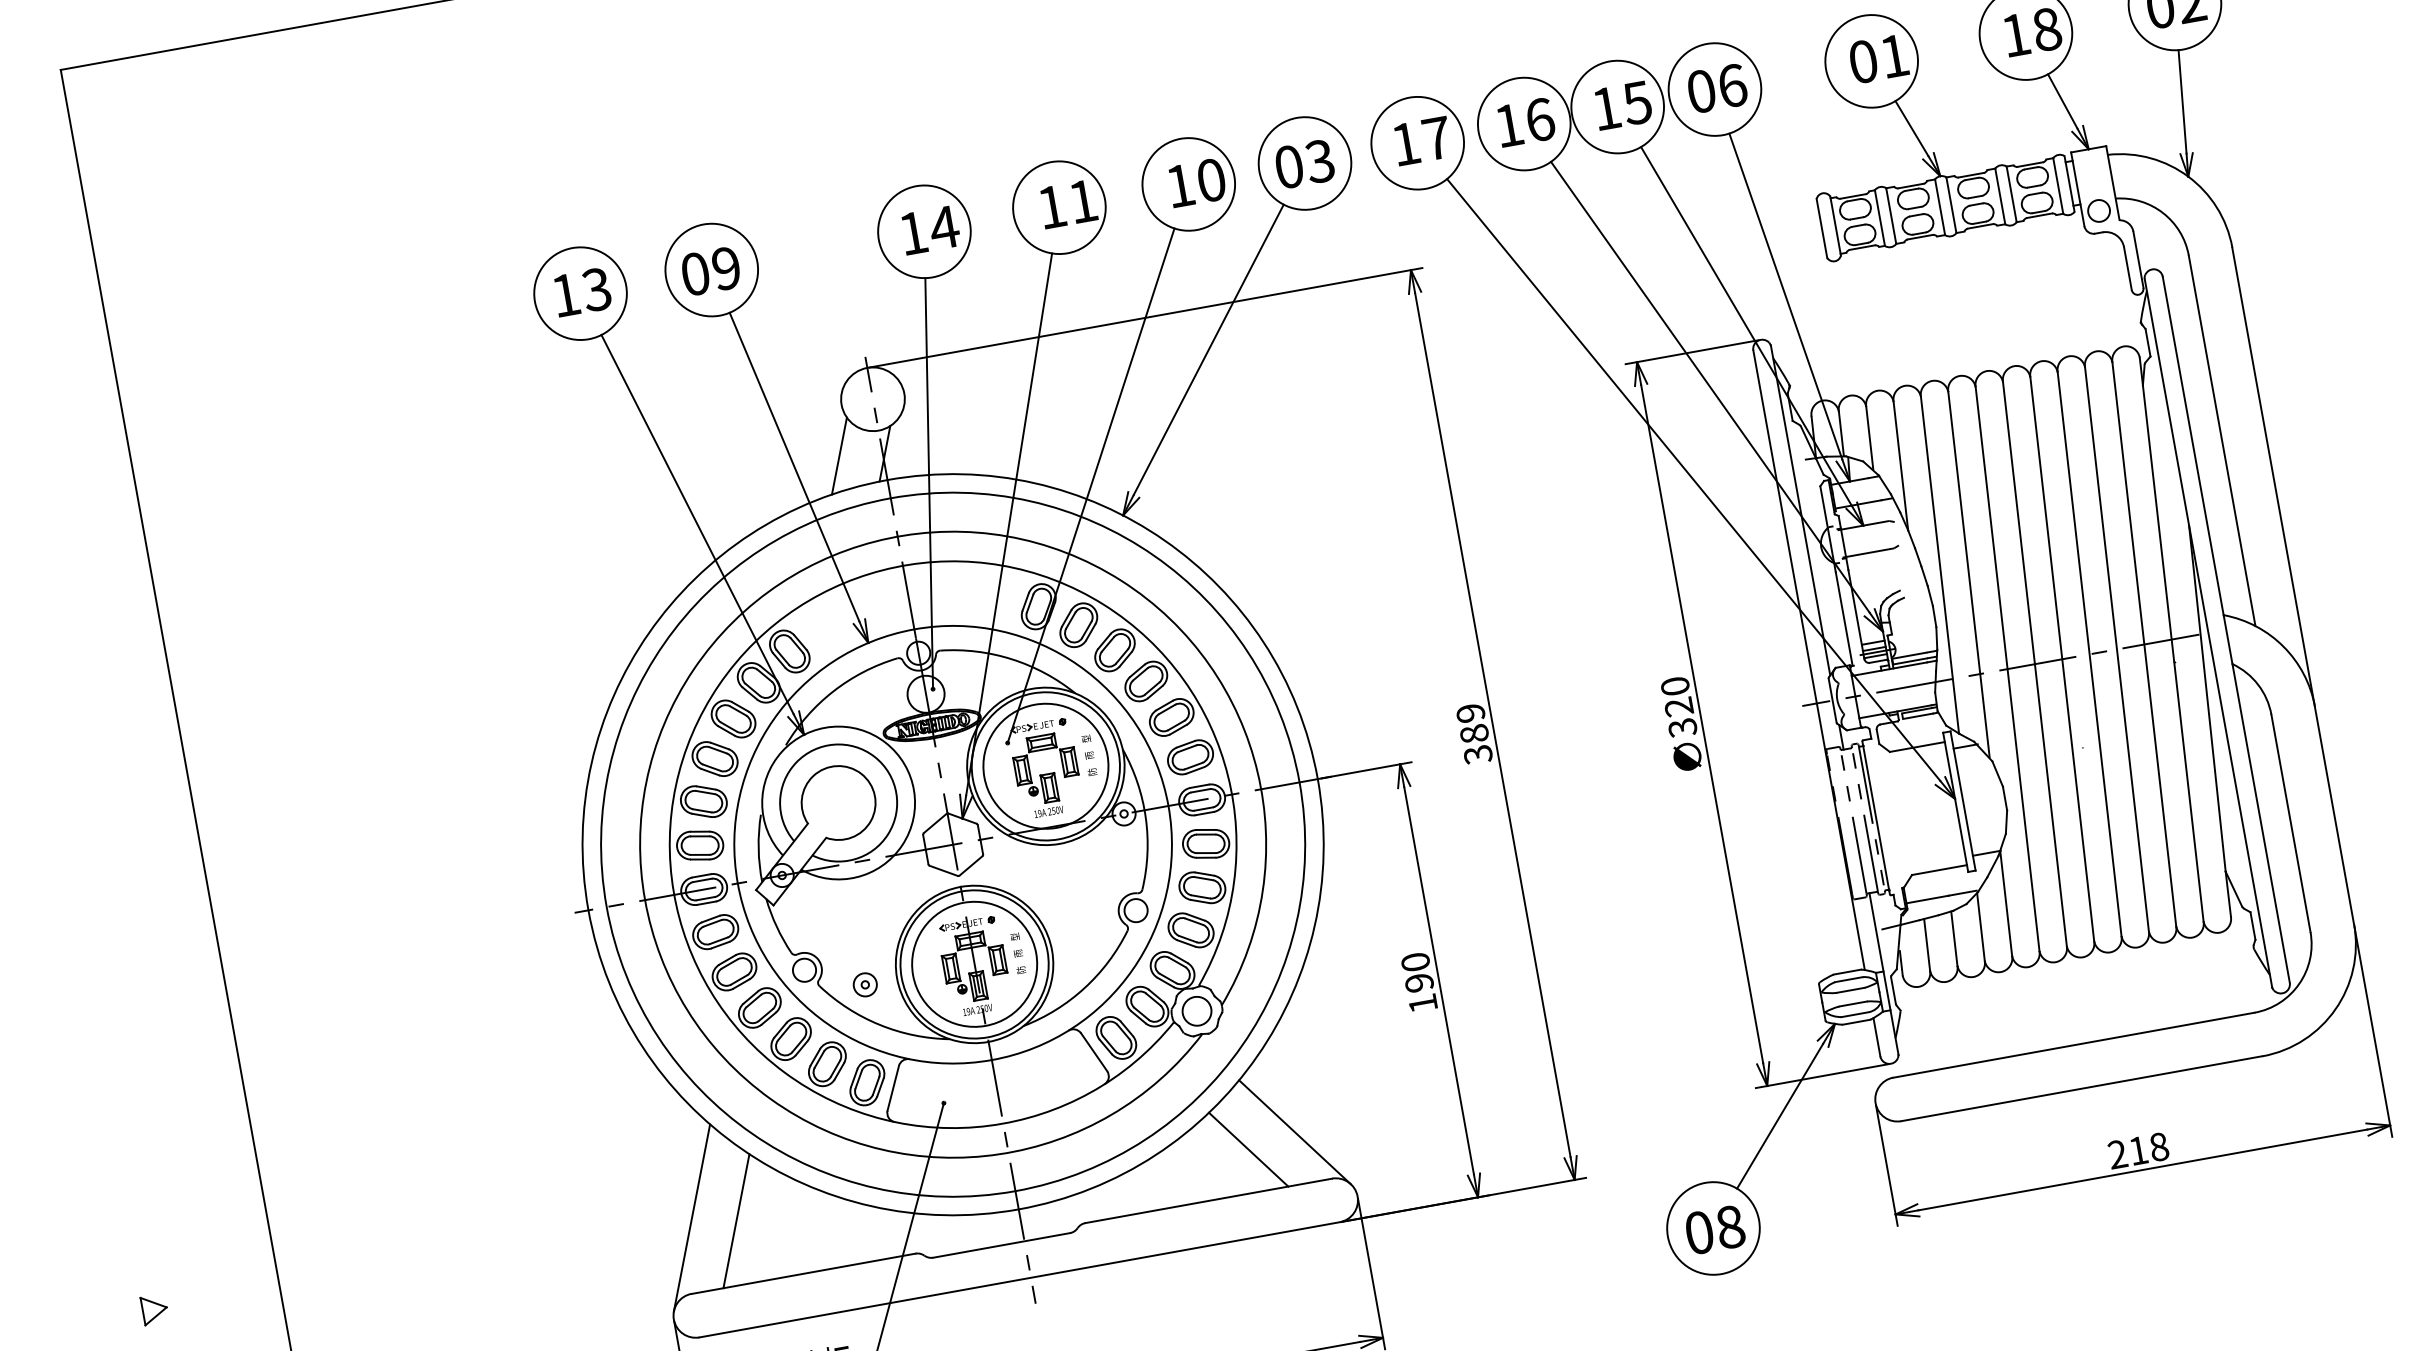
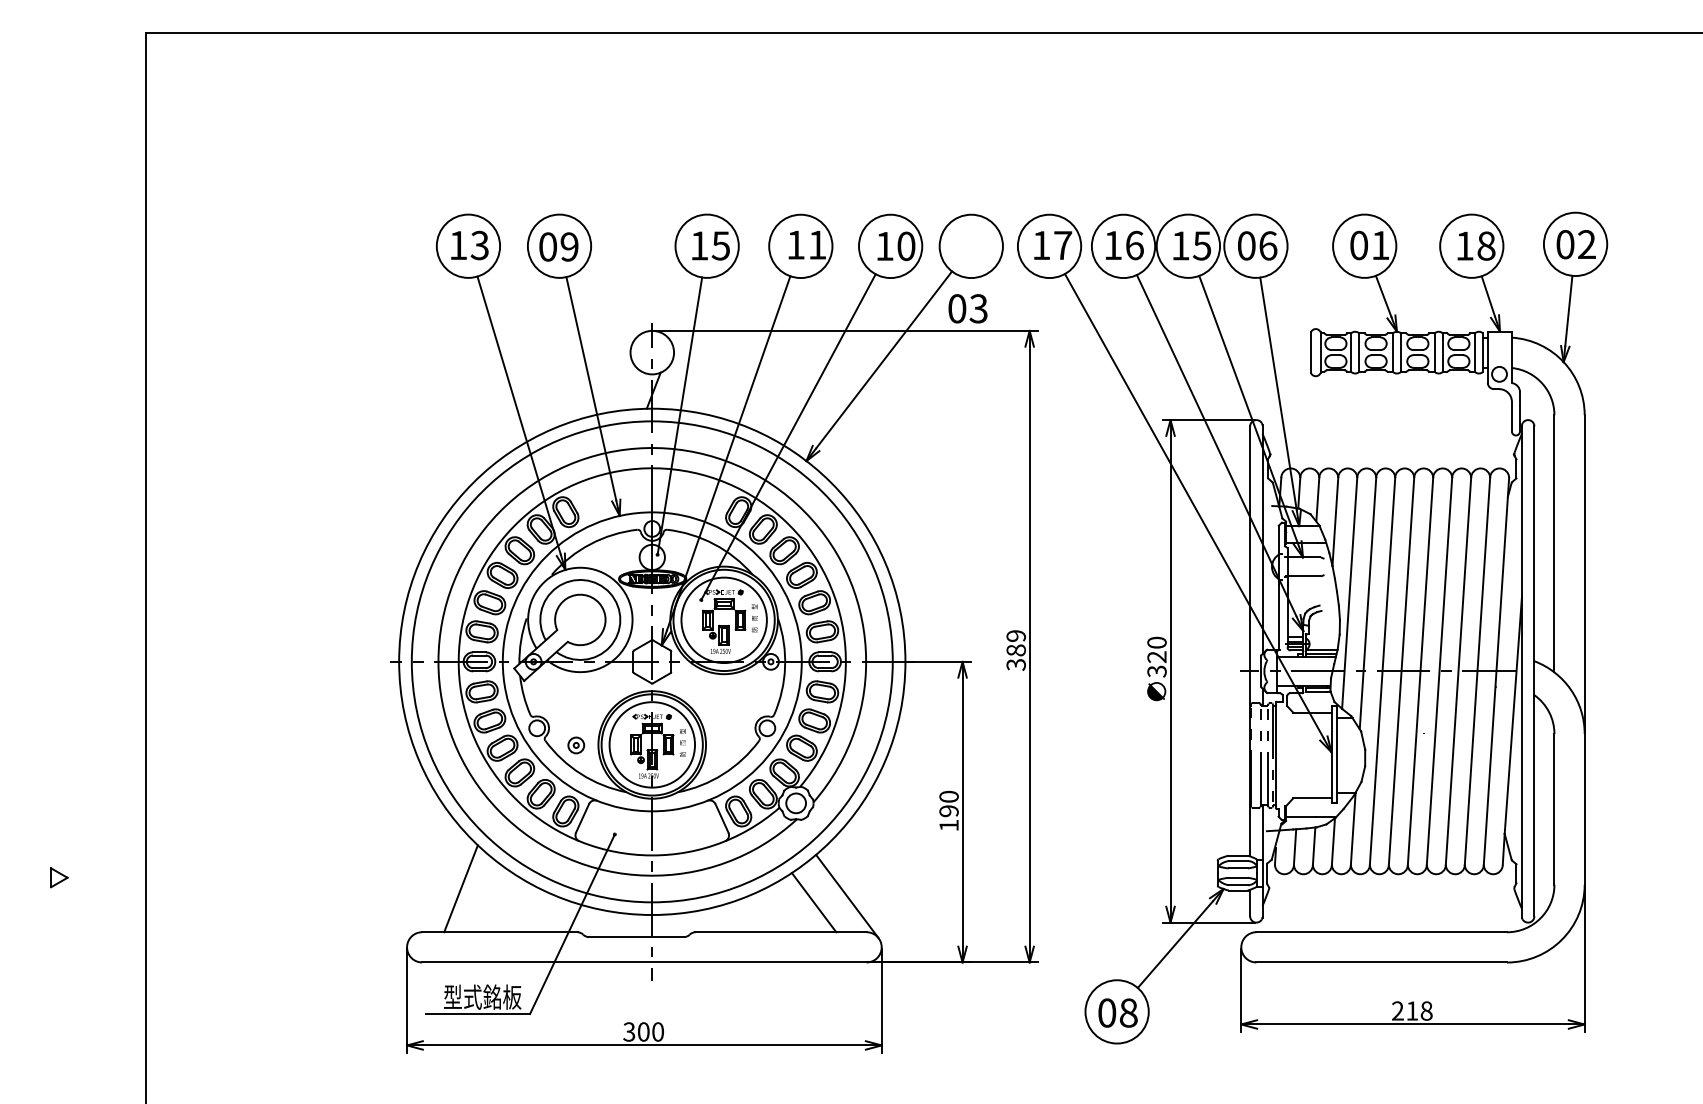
text: (1303, 163) -> (967, 308), moved
text: (943, 227) -> (720, 245), 14 -> 15
line: (838, 455) -> (622, 386), removed
line: (691, 1216) -> (431, 880), removed

